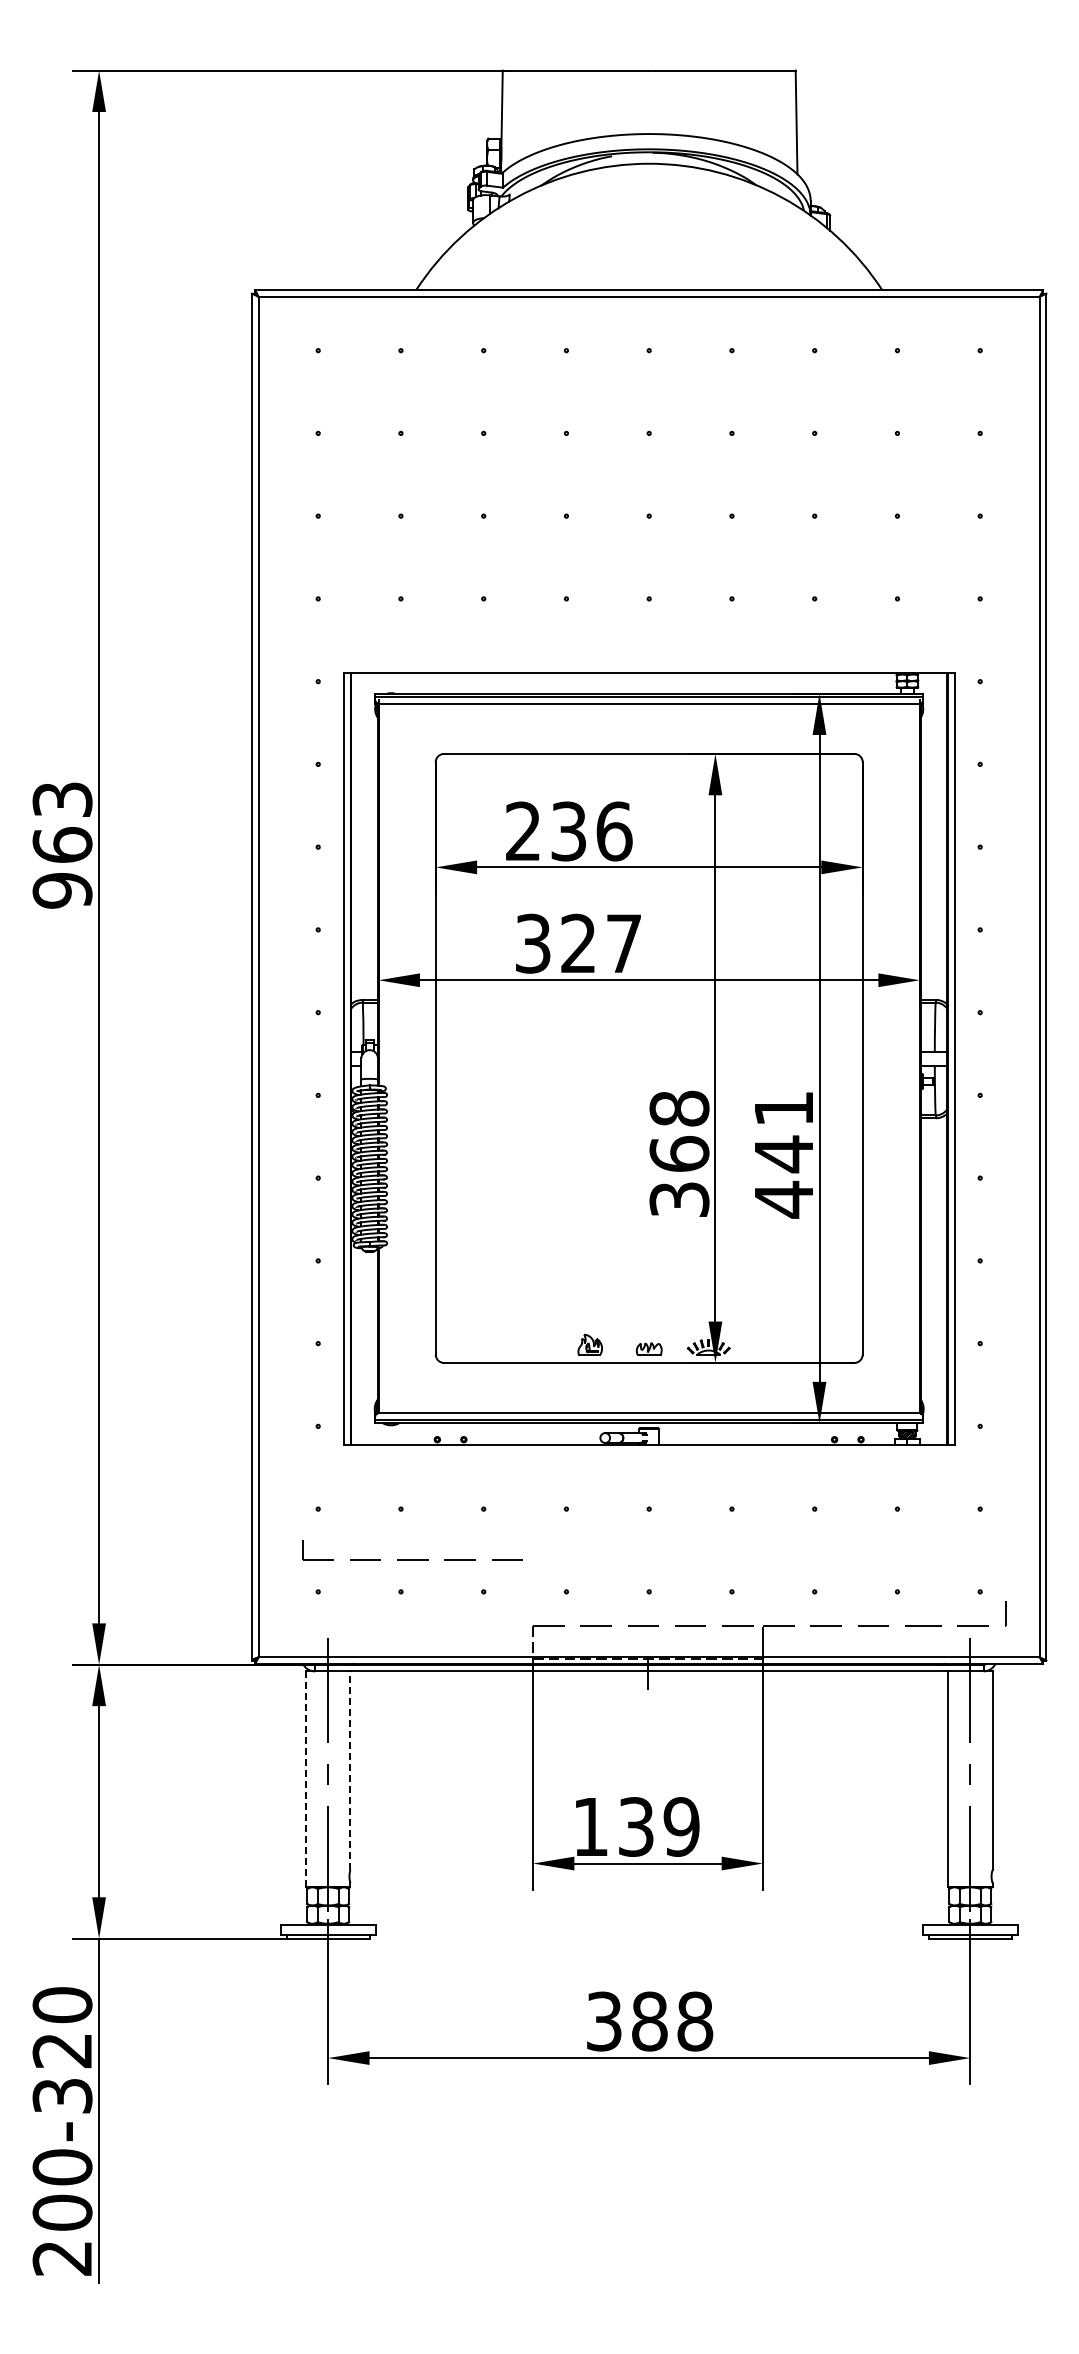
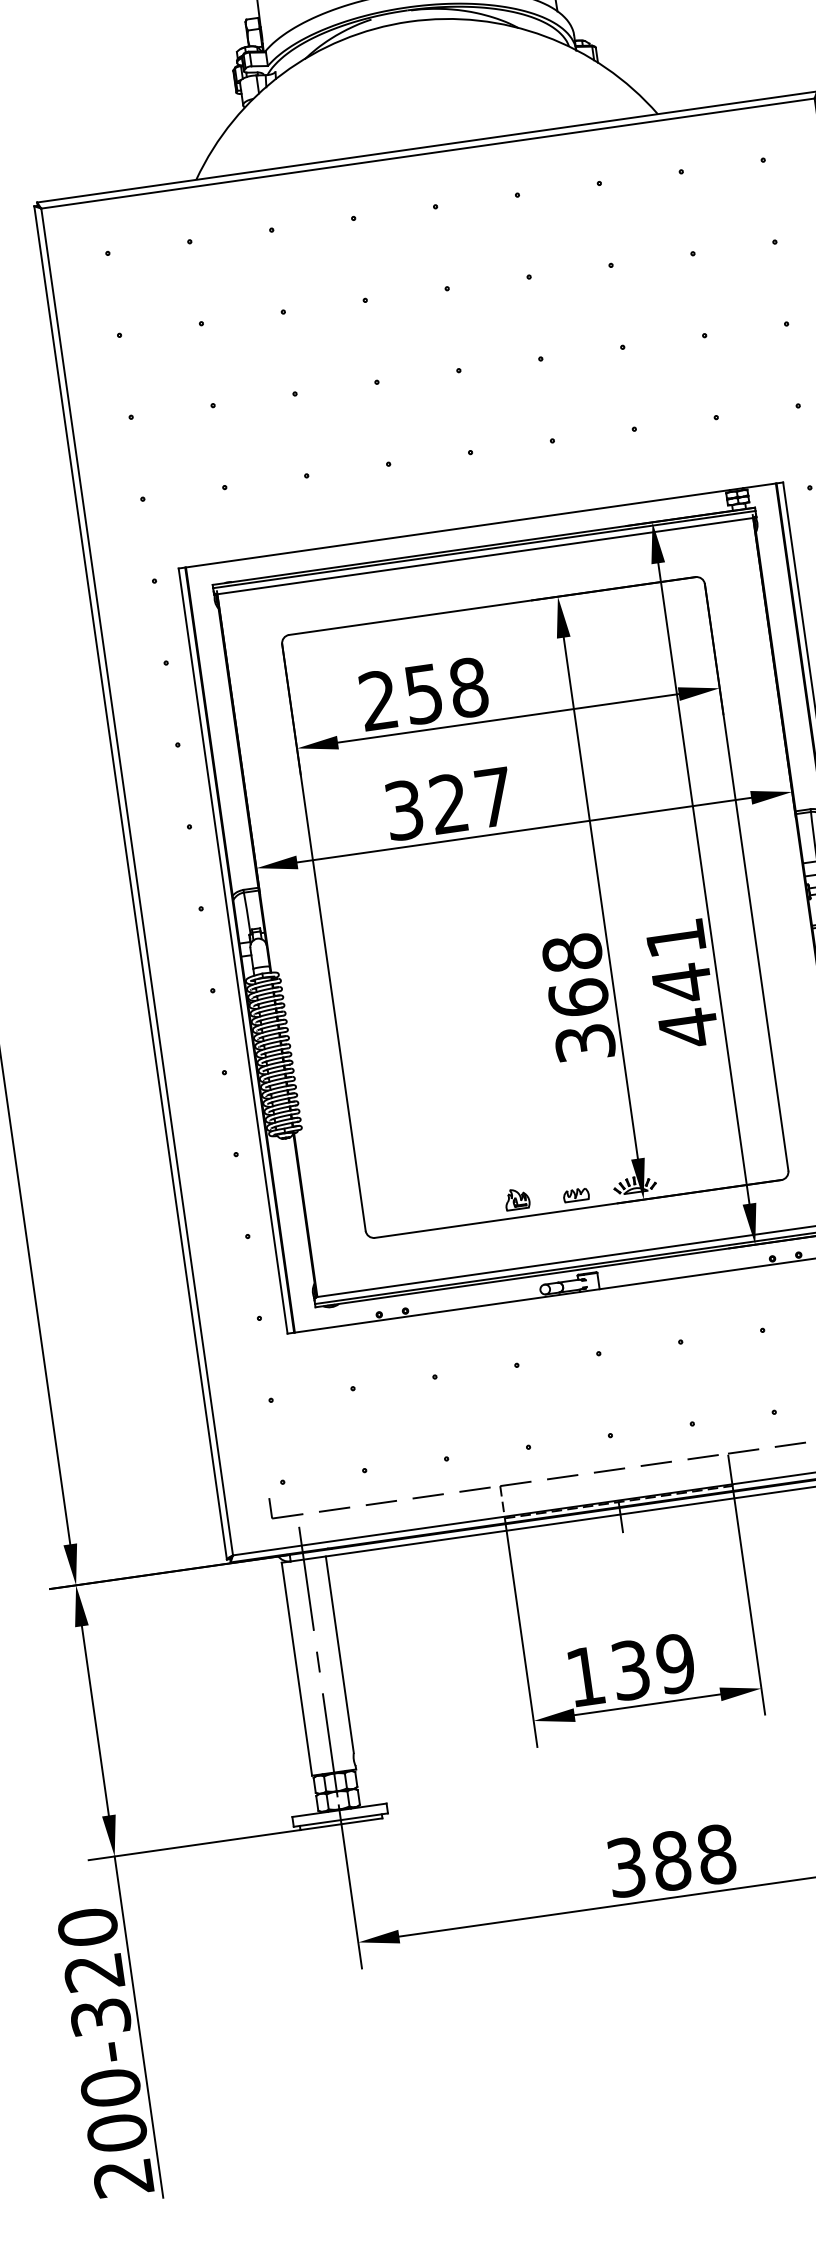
text: (592, 831) -> (447, 690), 236 -> 258
part: (412, 1559) -> (380, 1502), moved
line: (350, 1770) -> (339, 1654), dashed -> solid
line: (305, 1778) -> (296, 1668), dashed -> solid

